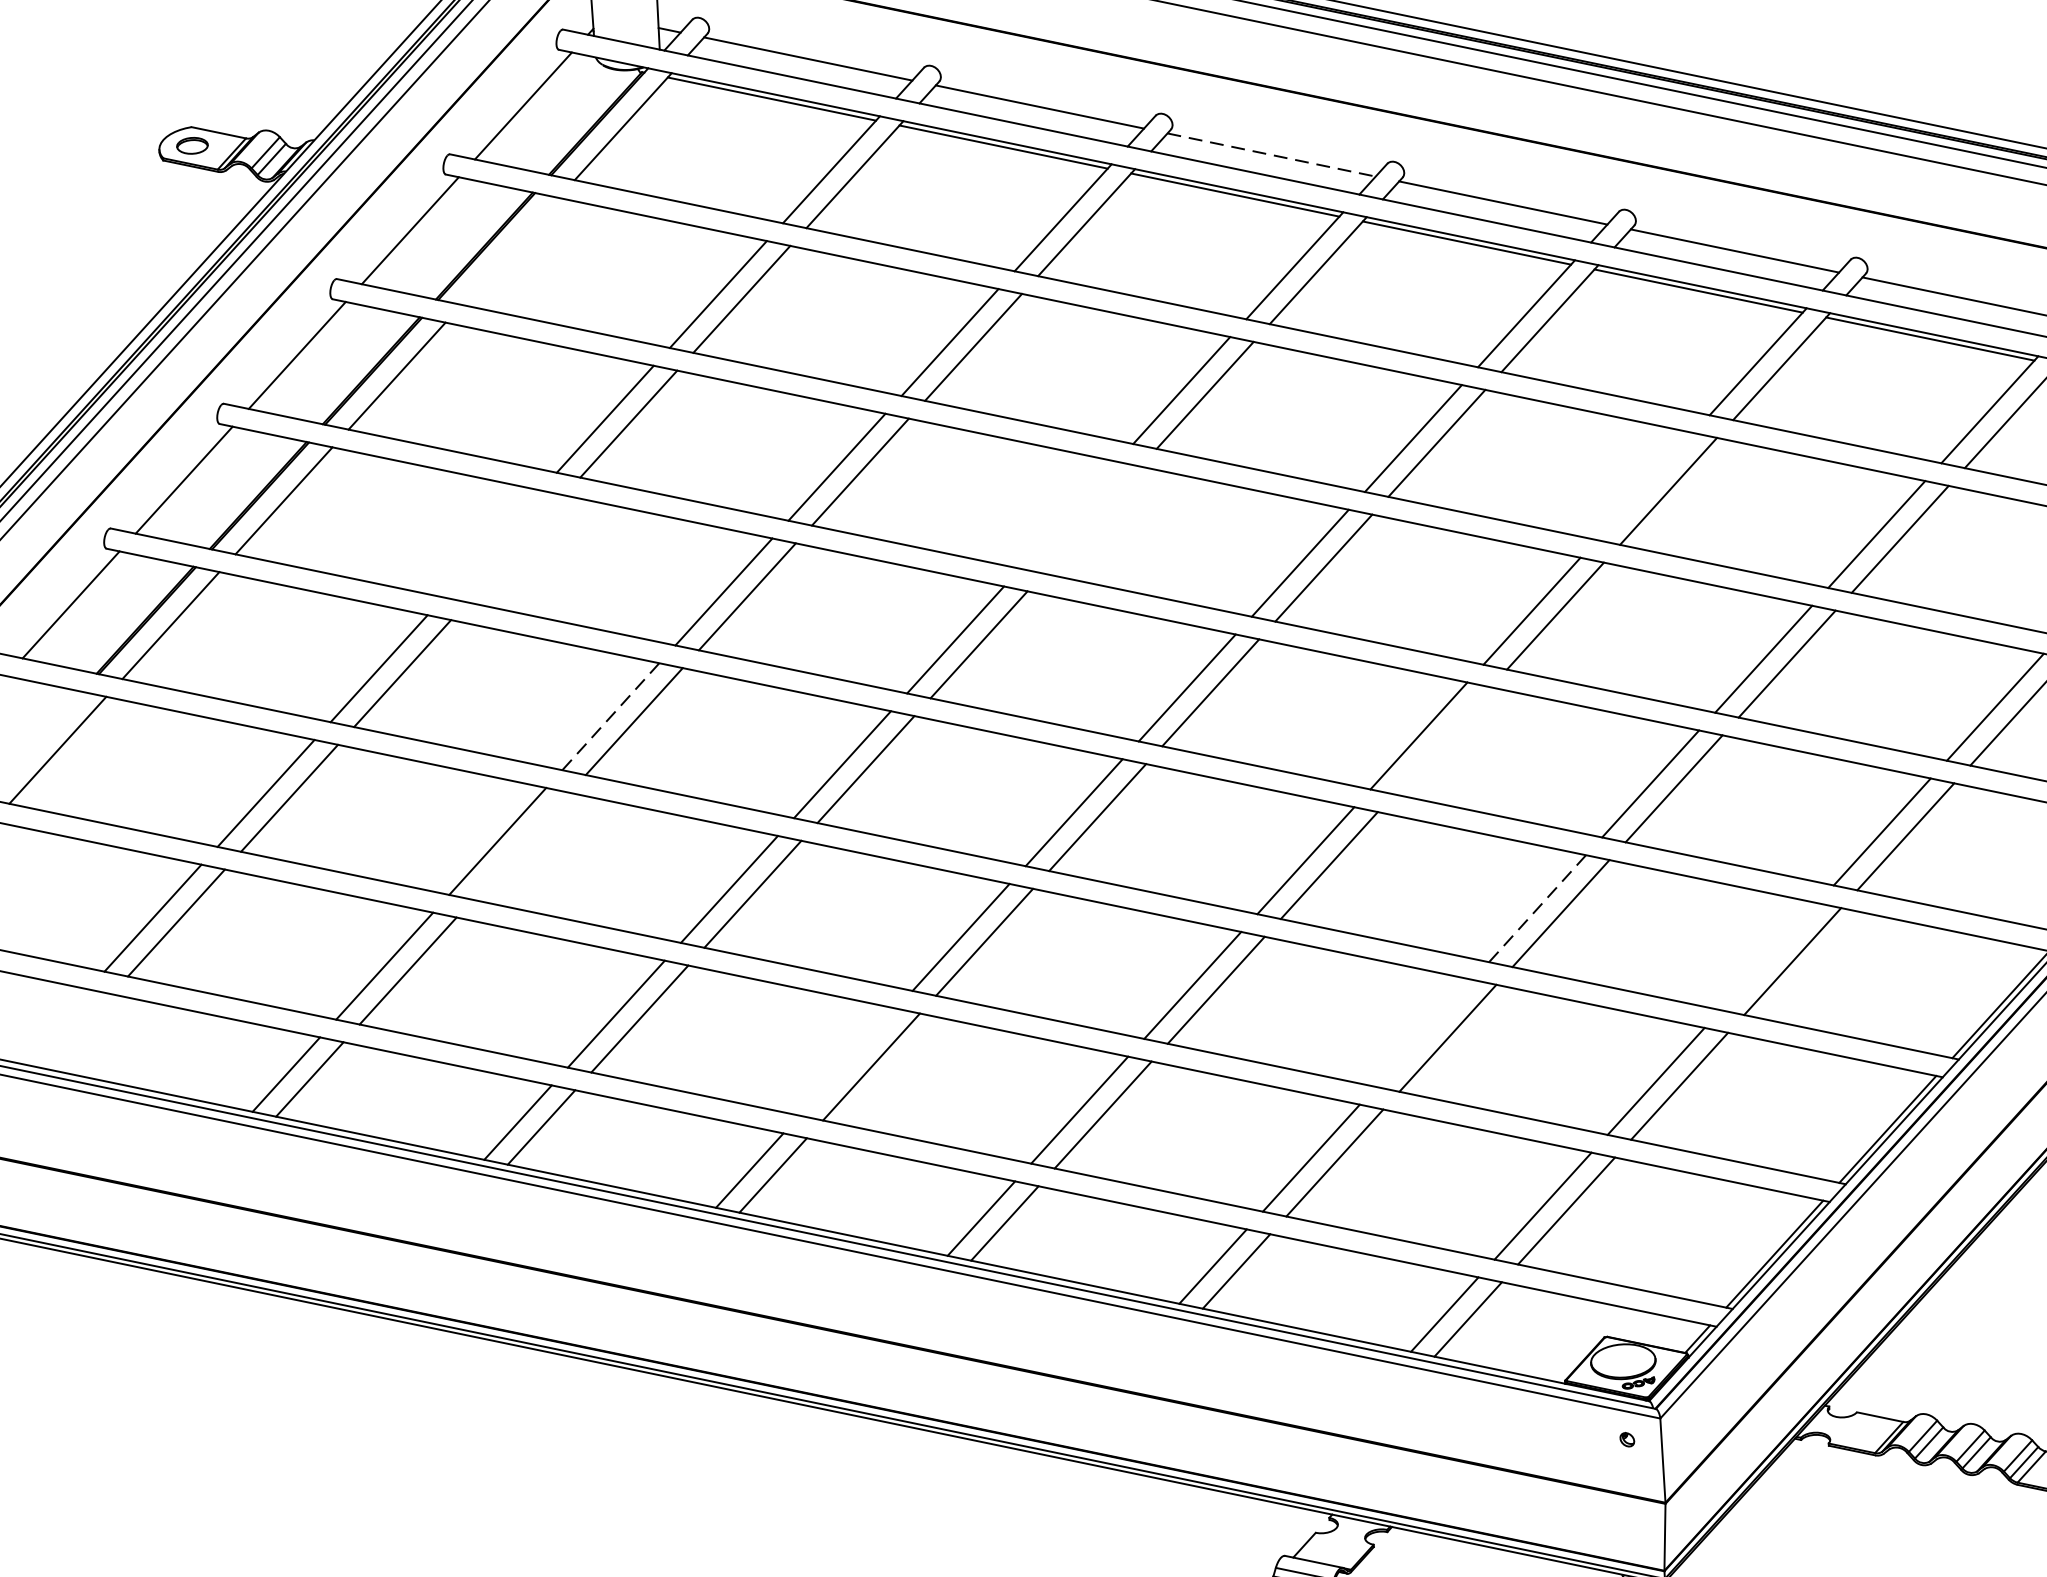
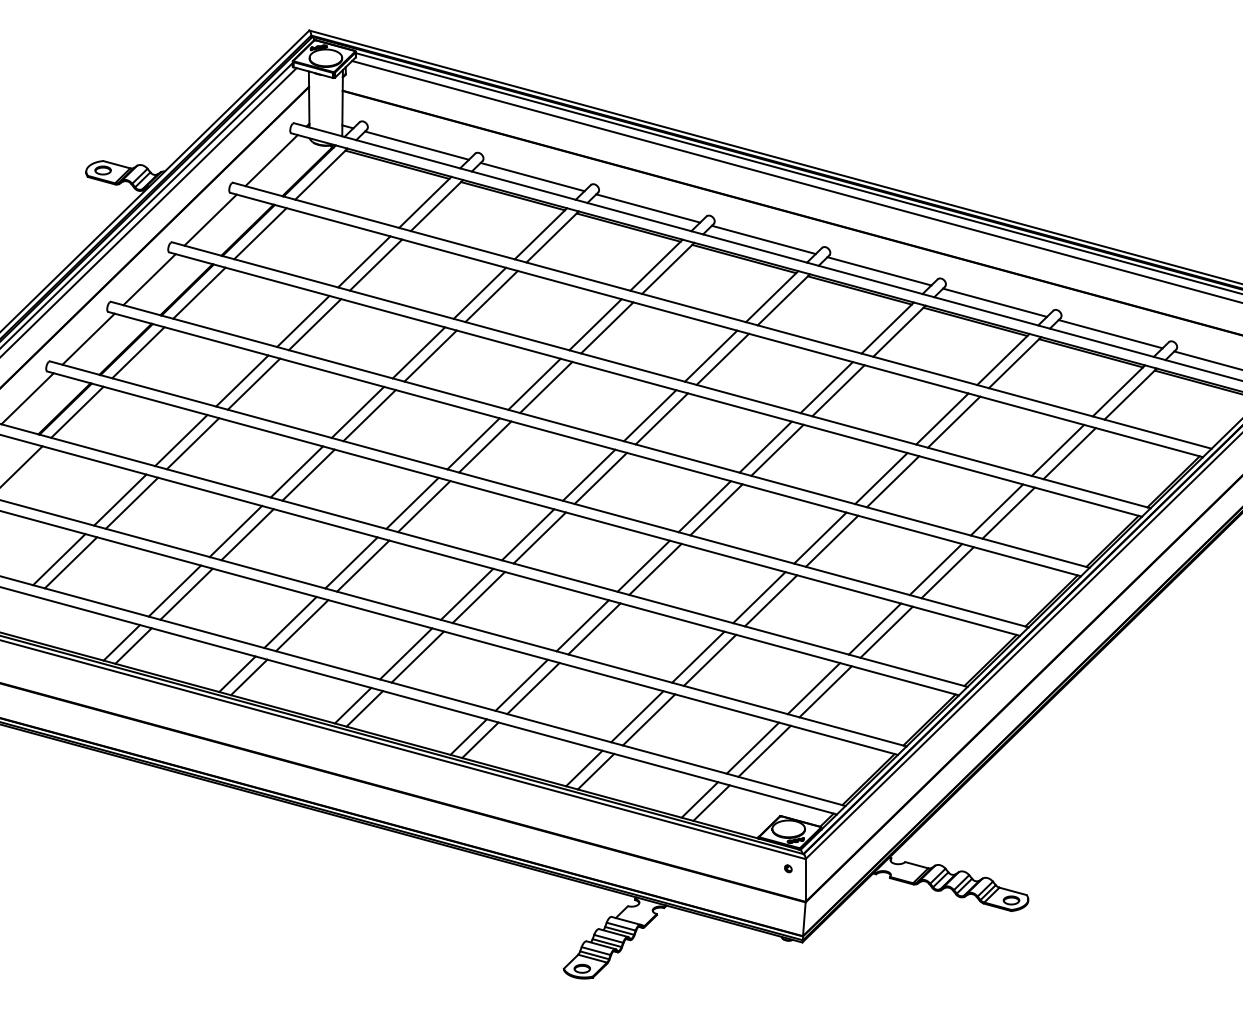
line: (1272, 154) -> (648, 208), dashed -> solid
line: (510, 251) -> (260, 233), added
line: (1644, 486) -> (826, 387), added
line: (1068, 513) -> (534, 383), added
line: (1092, 520) -> (546, 387), added
line: (492, 542) -> (242, 380), added
line: (514, 547) -> (253, 383), added
line: (609, 715) -> (296, 471), dashed -> solid
line: (1442, 740) -> (716, 509), added
line: (520, 845) -> (247, 534), added
line: (1537, 908) -> (759, 597), dashed -> solid
line: (1768, 955) -> (874, 628), added
line: (1424, 1032) -> (698, 656), added
line: (846, 1061) -> (405, 653), added

